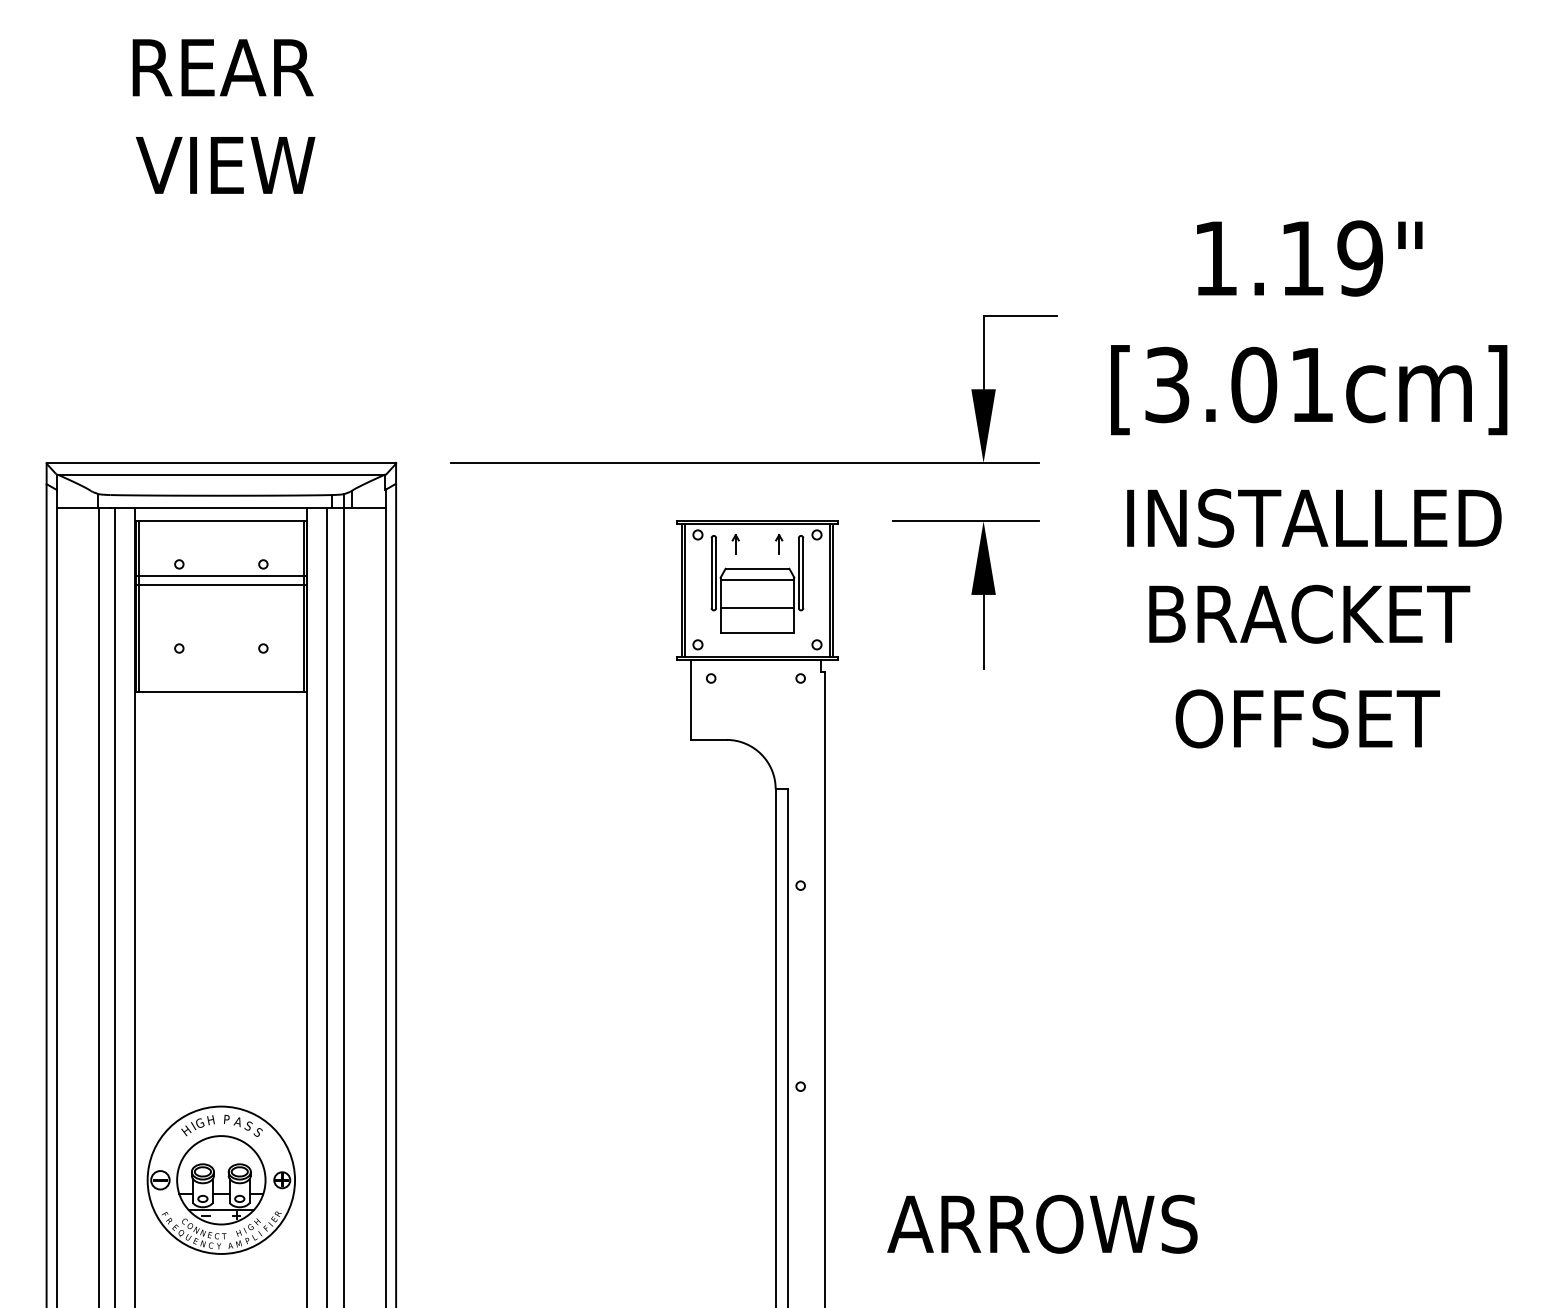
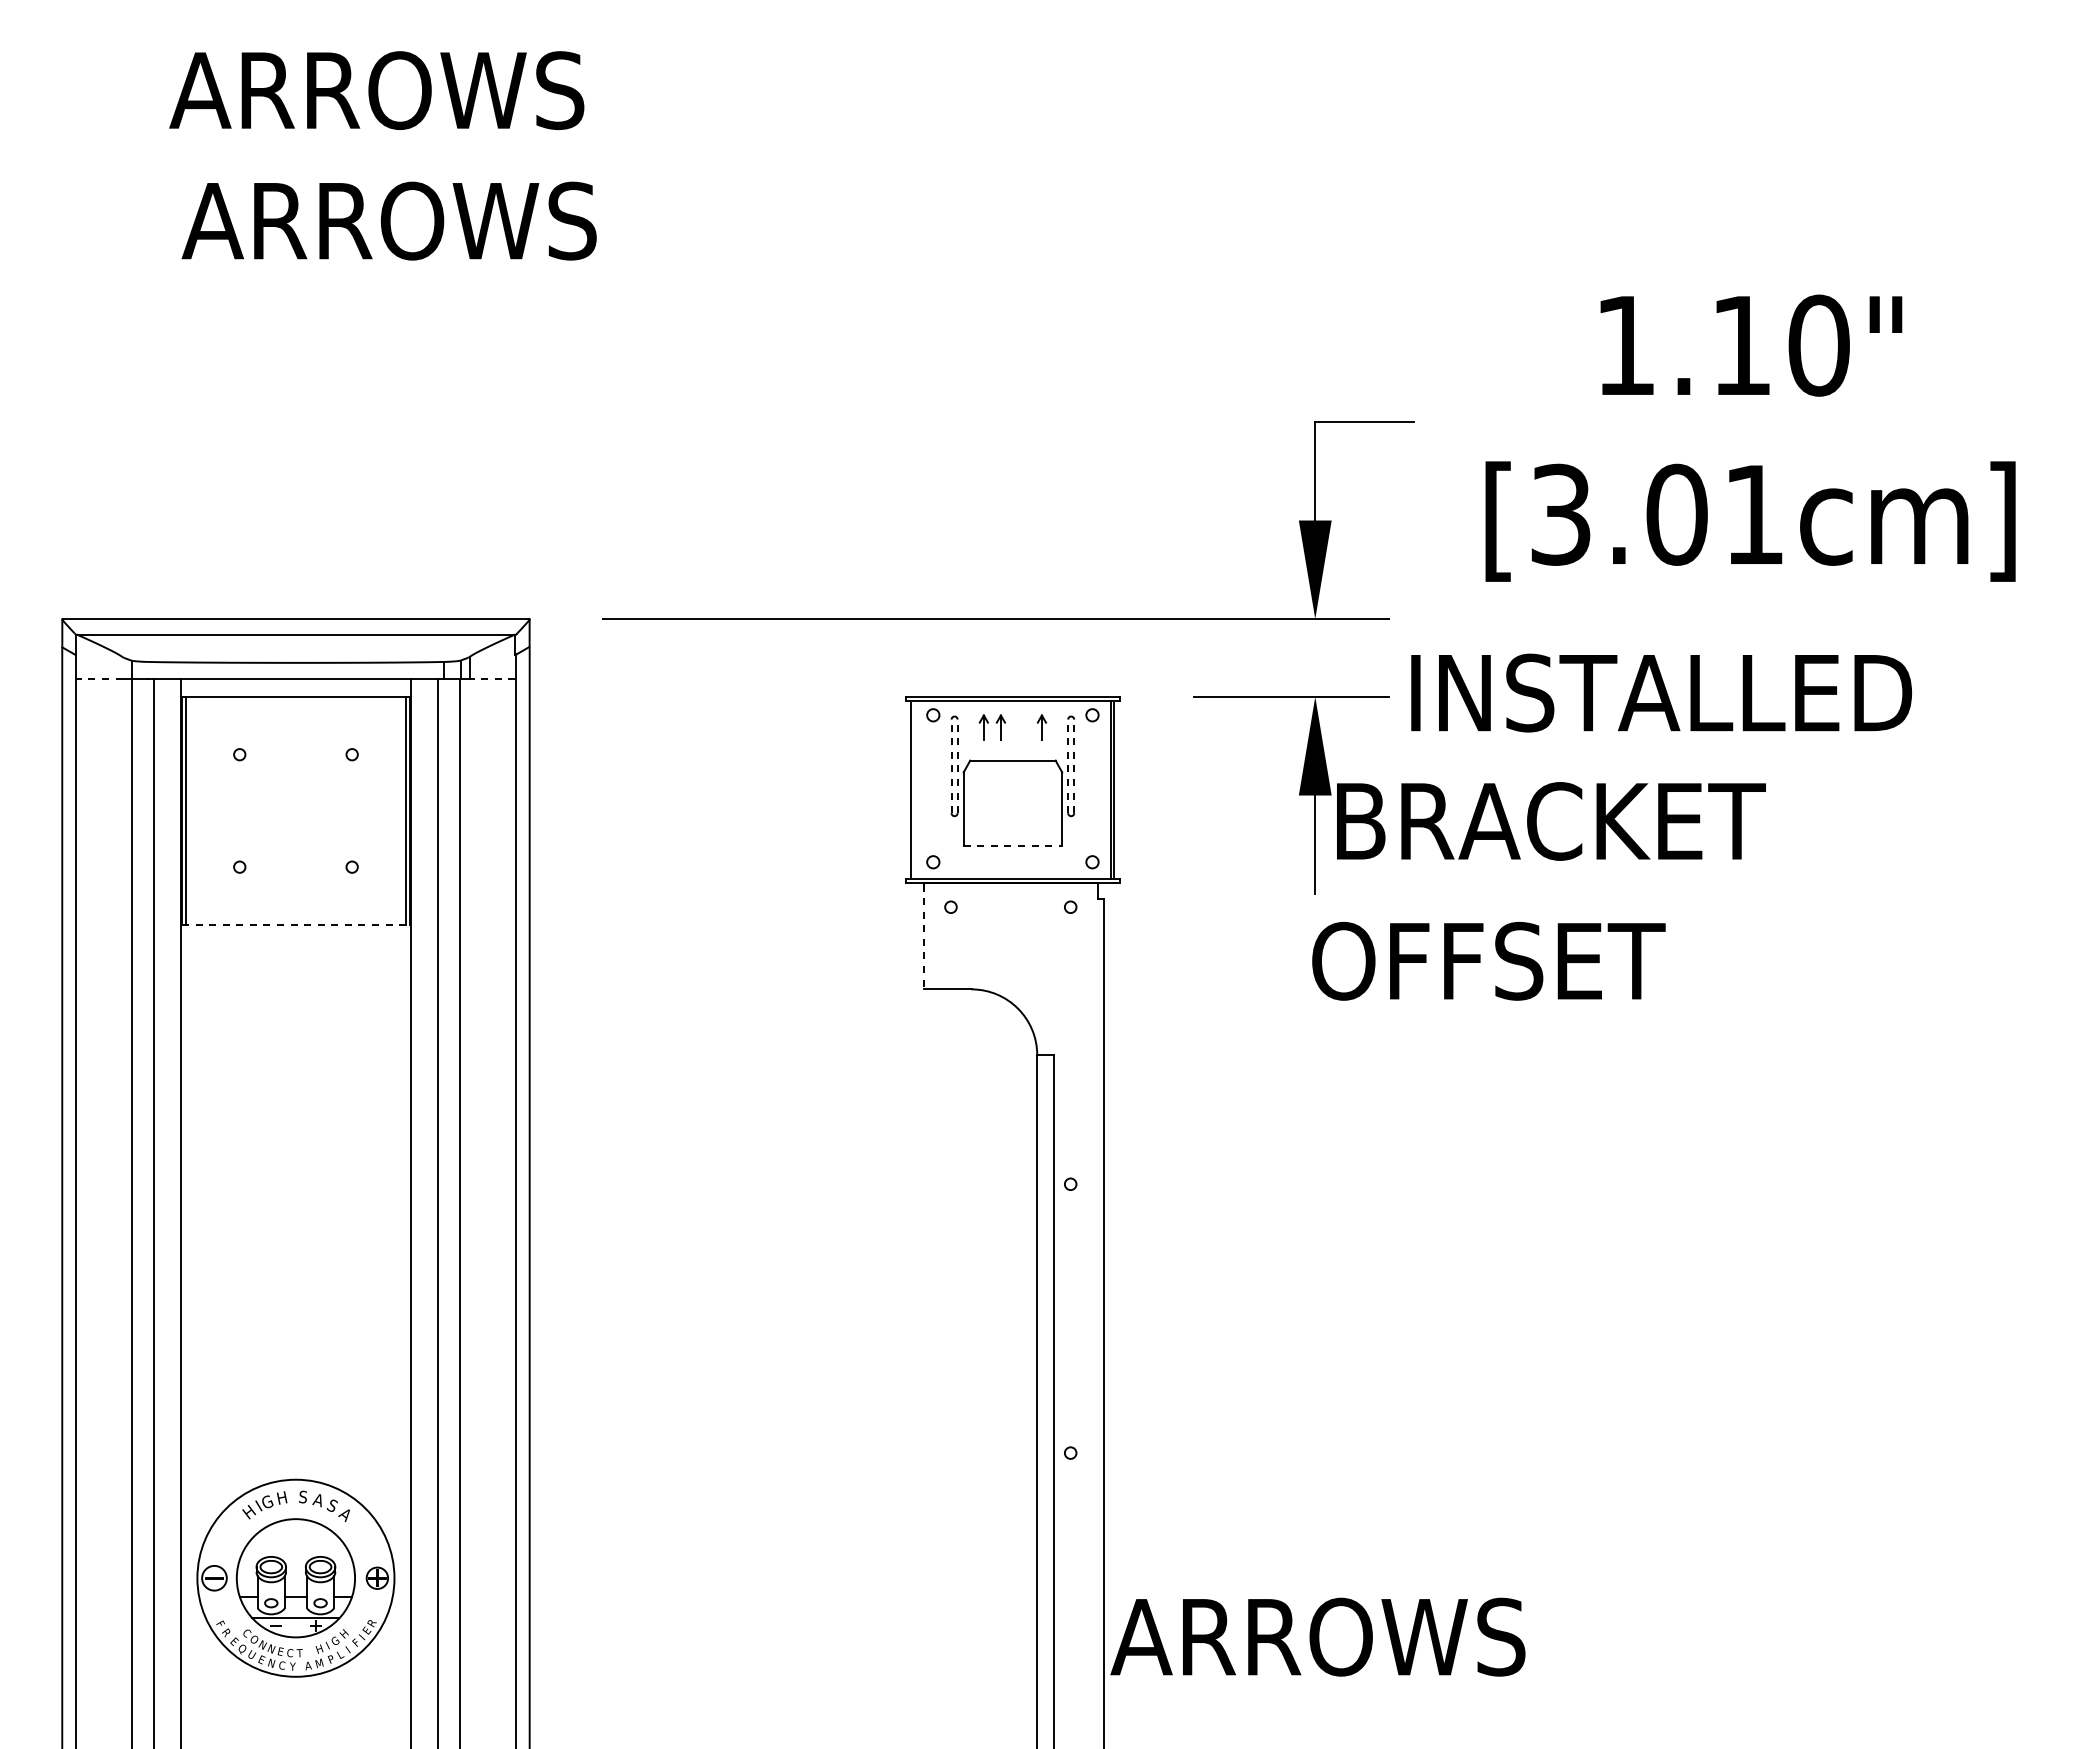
text: (281, 67) -> (376, 90), REAR -> ARROWS
text: (290, 164) -> (388, 220), VIEW -> ARROWS
text: (1359, 258) -> (1818, 345), 1.19" -> 1.10"
line: (73, 508) -> (98, 679), solid -> dashed
line: (368, 508) -> (492, 679), solid -> dashed
text: (1314, 517) -> (1661, 692), moved
part: (748, 544) -> (1000, 727), added
line: (711, 573) -> (951, 766), solid -> dashed
line: (716, 573) -> (957, 766), solid -> dashed
line: (799, 573) -> (1068, 766), solid -> dashed
line: (803, 573) -> (1074, 766), solid -> dashed
line: (221, 576) -> (295, 770), removed
line: (757, 579) -> (1012, 775), removed
line: (221, 585) -> (295, 782), removed
line: (684, 590) -> (915, 789), removed
line: (757, 608) -> (1012, 813), removed
text: (1309, 614) -> (1551, 821), moved
line: (757, 633) -> (1013, 846), solid -> dashed
line: (221, 691) -> (296, 924), solid -> dashed
line: (690, 701) -> (923, 937), solid -> dashed
text: (1307, 718) -> (1488, 960), moved
text: (226, 1119) -> (303, 1496), P -> S
text: (257, 1133) -> (344, 1515), S -> A
text: (1042, 1223) -> (1317, 1636), moved

